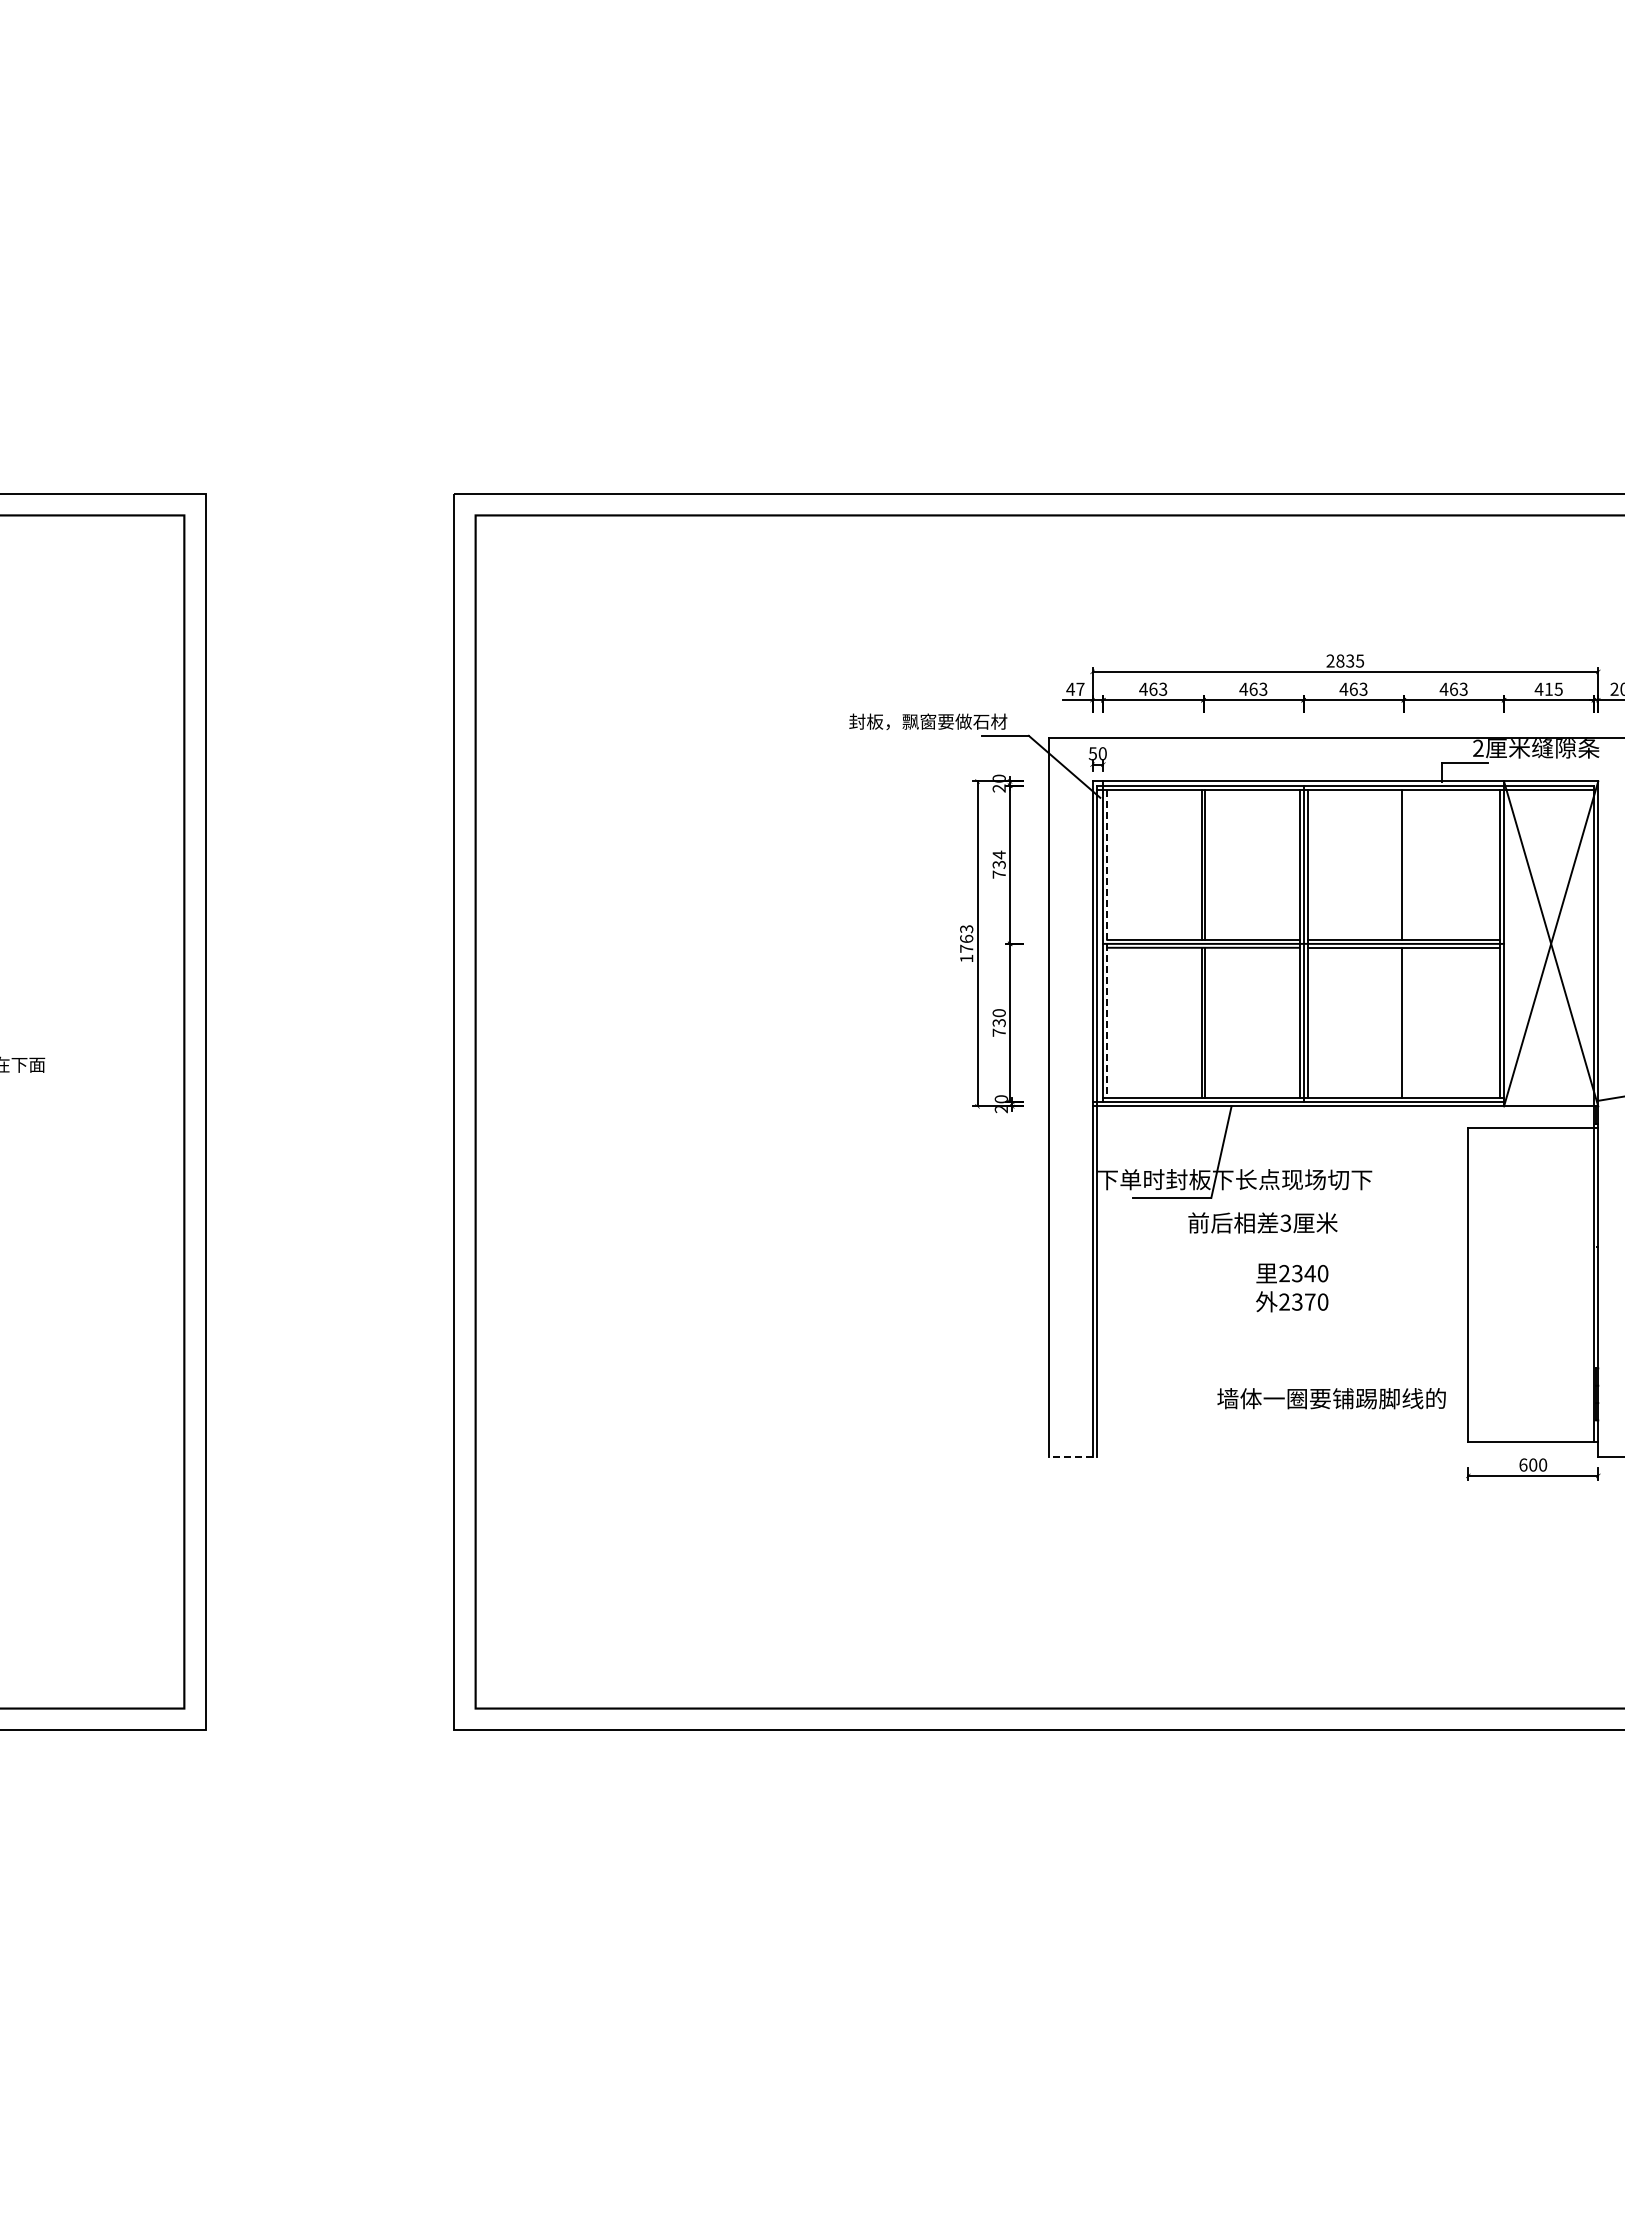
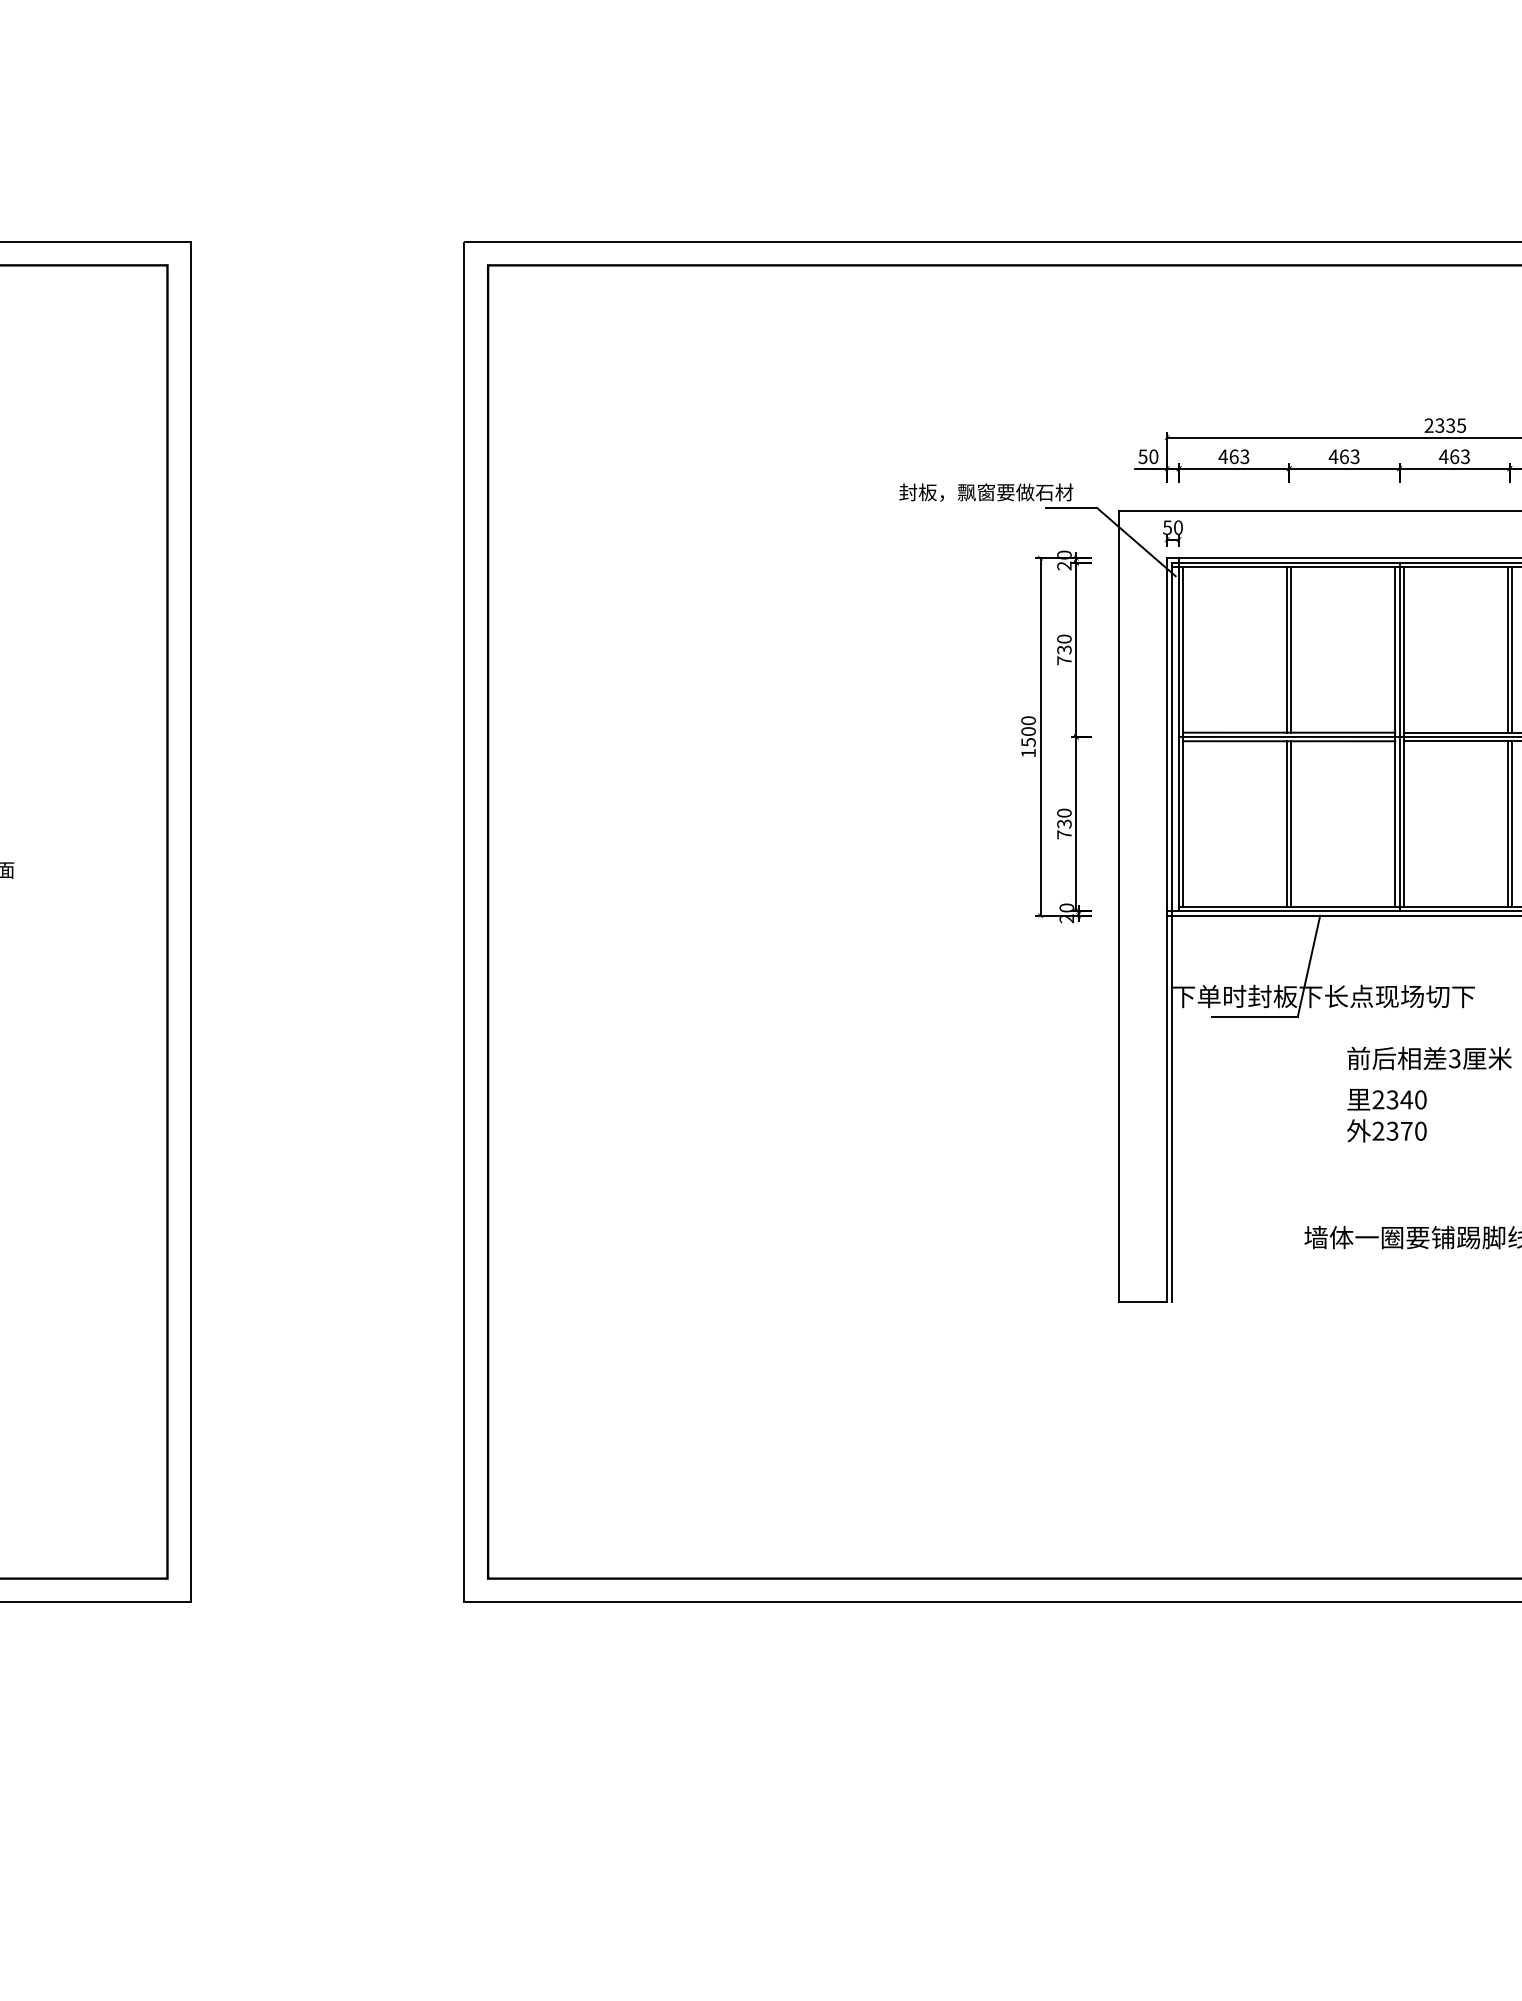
text: (1340, 660) -> (1440, 425), 2835 -> 2335
text: (1075, 688) -> (1148, 455), 47 -> 50
text: (998, 854) -> (1063, 638), 734 -> 730
line: (1405, 864) -> (1511, 649), added
text: (966, 938) -> (1028, 731), 1763 -> 1500
line: (1107, 944) -> (1183, 737), dashed -> solid
line: (1405, 1022) -> (1511, 823), added
text: (1262, 1222) -> (1429, 1057), moved
line: (1070, 1457) -> (1142, 1302), dashed -> solid

